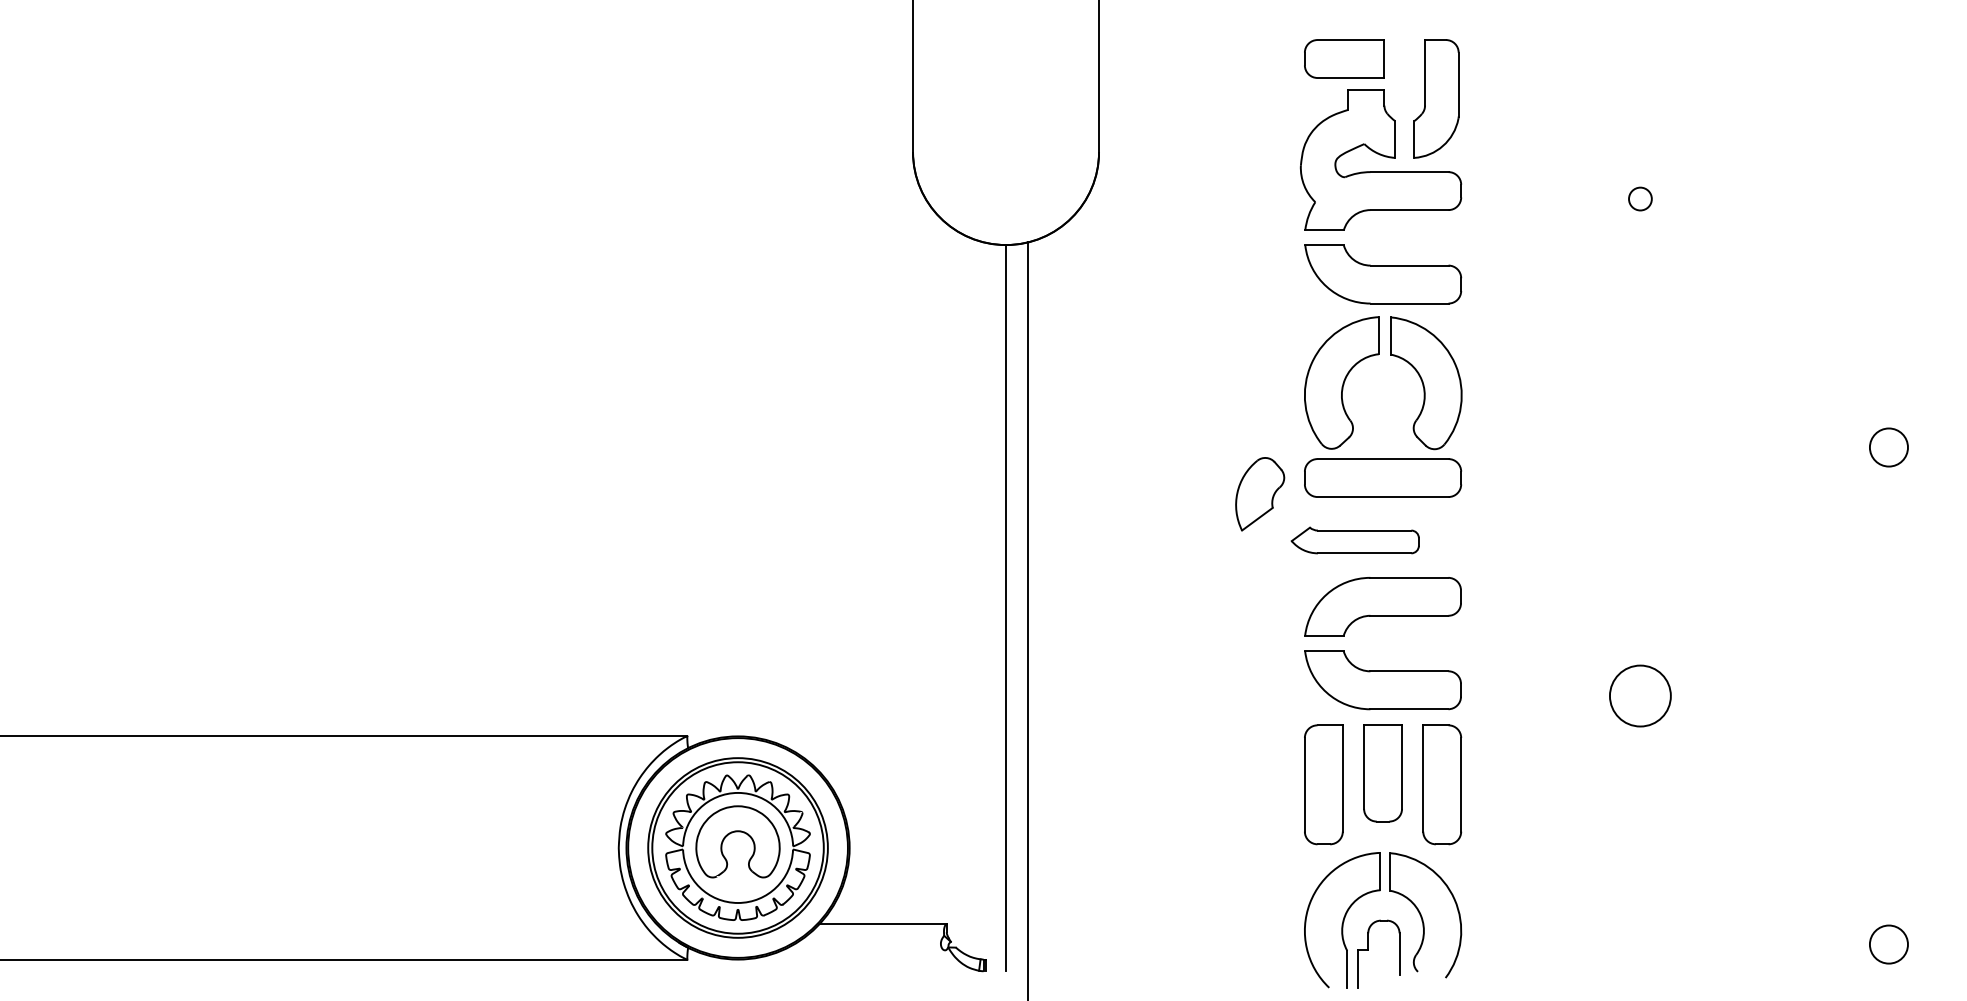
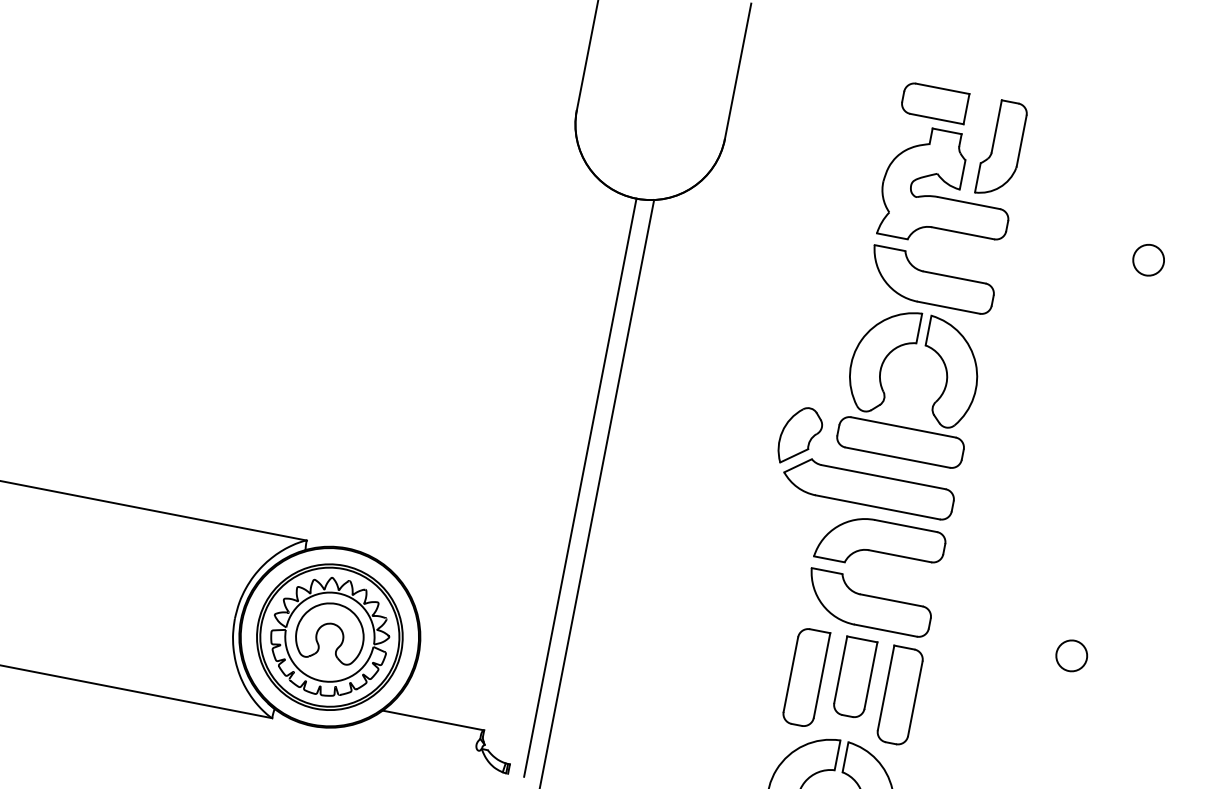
circle: (1640, 199) -> (1148, 260), size x1.67
part: (1355, 540) -> (869, 487), size x1.67
circle: (1640, 696) -> (1071, 656), size x0.62

